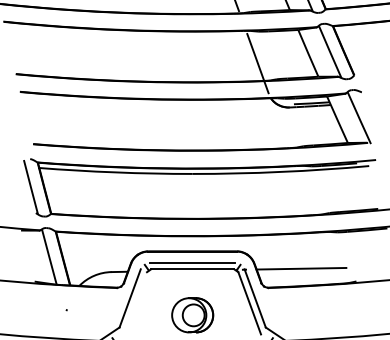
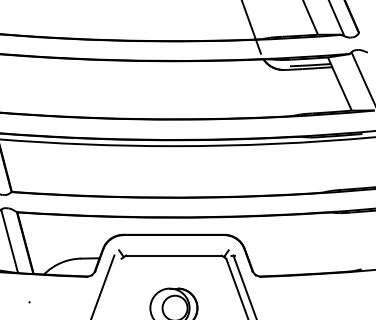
line: (192, 262) -> (173, 247), removed
line: (301, 268) -> (298, 254), removed

